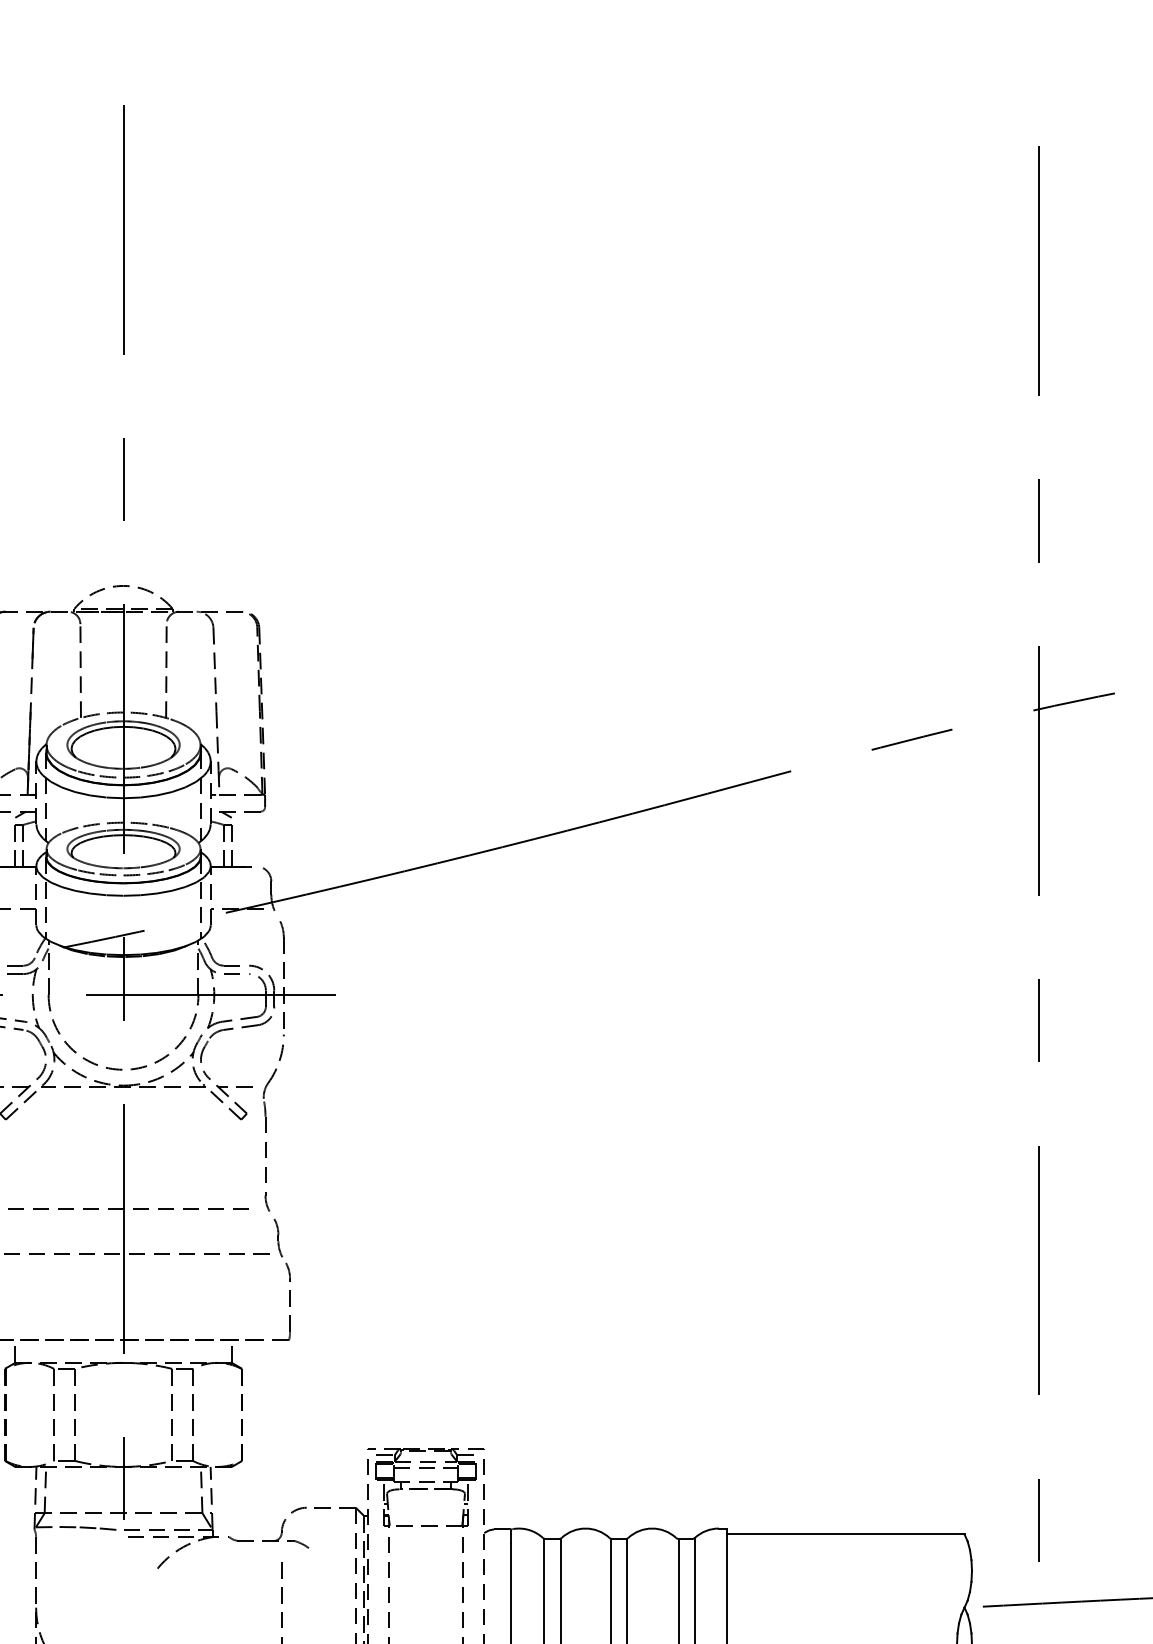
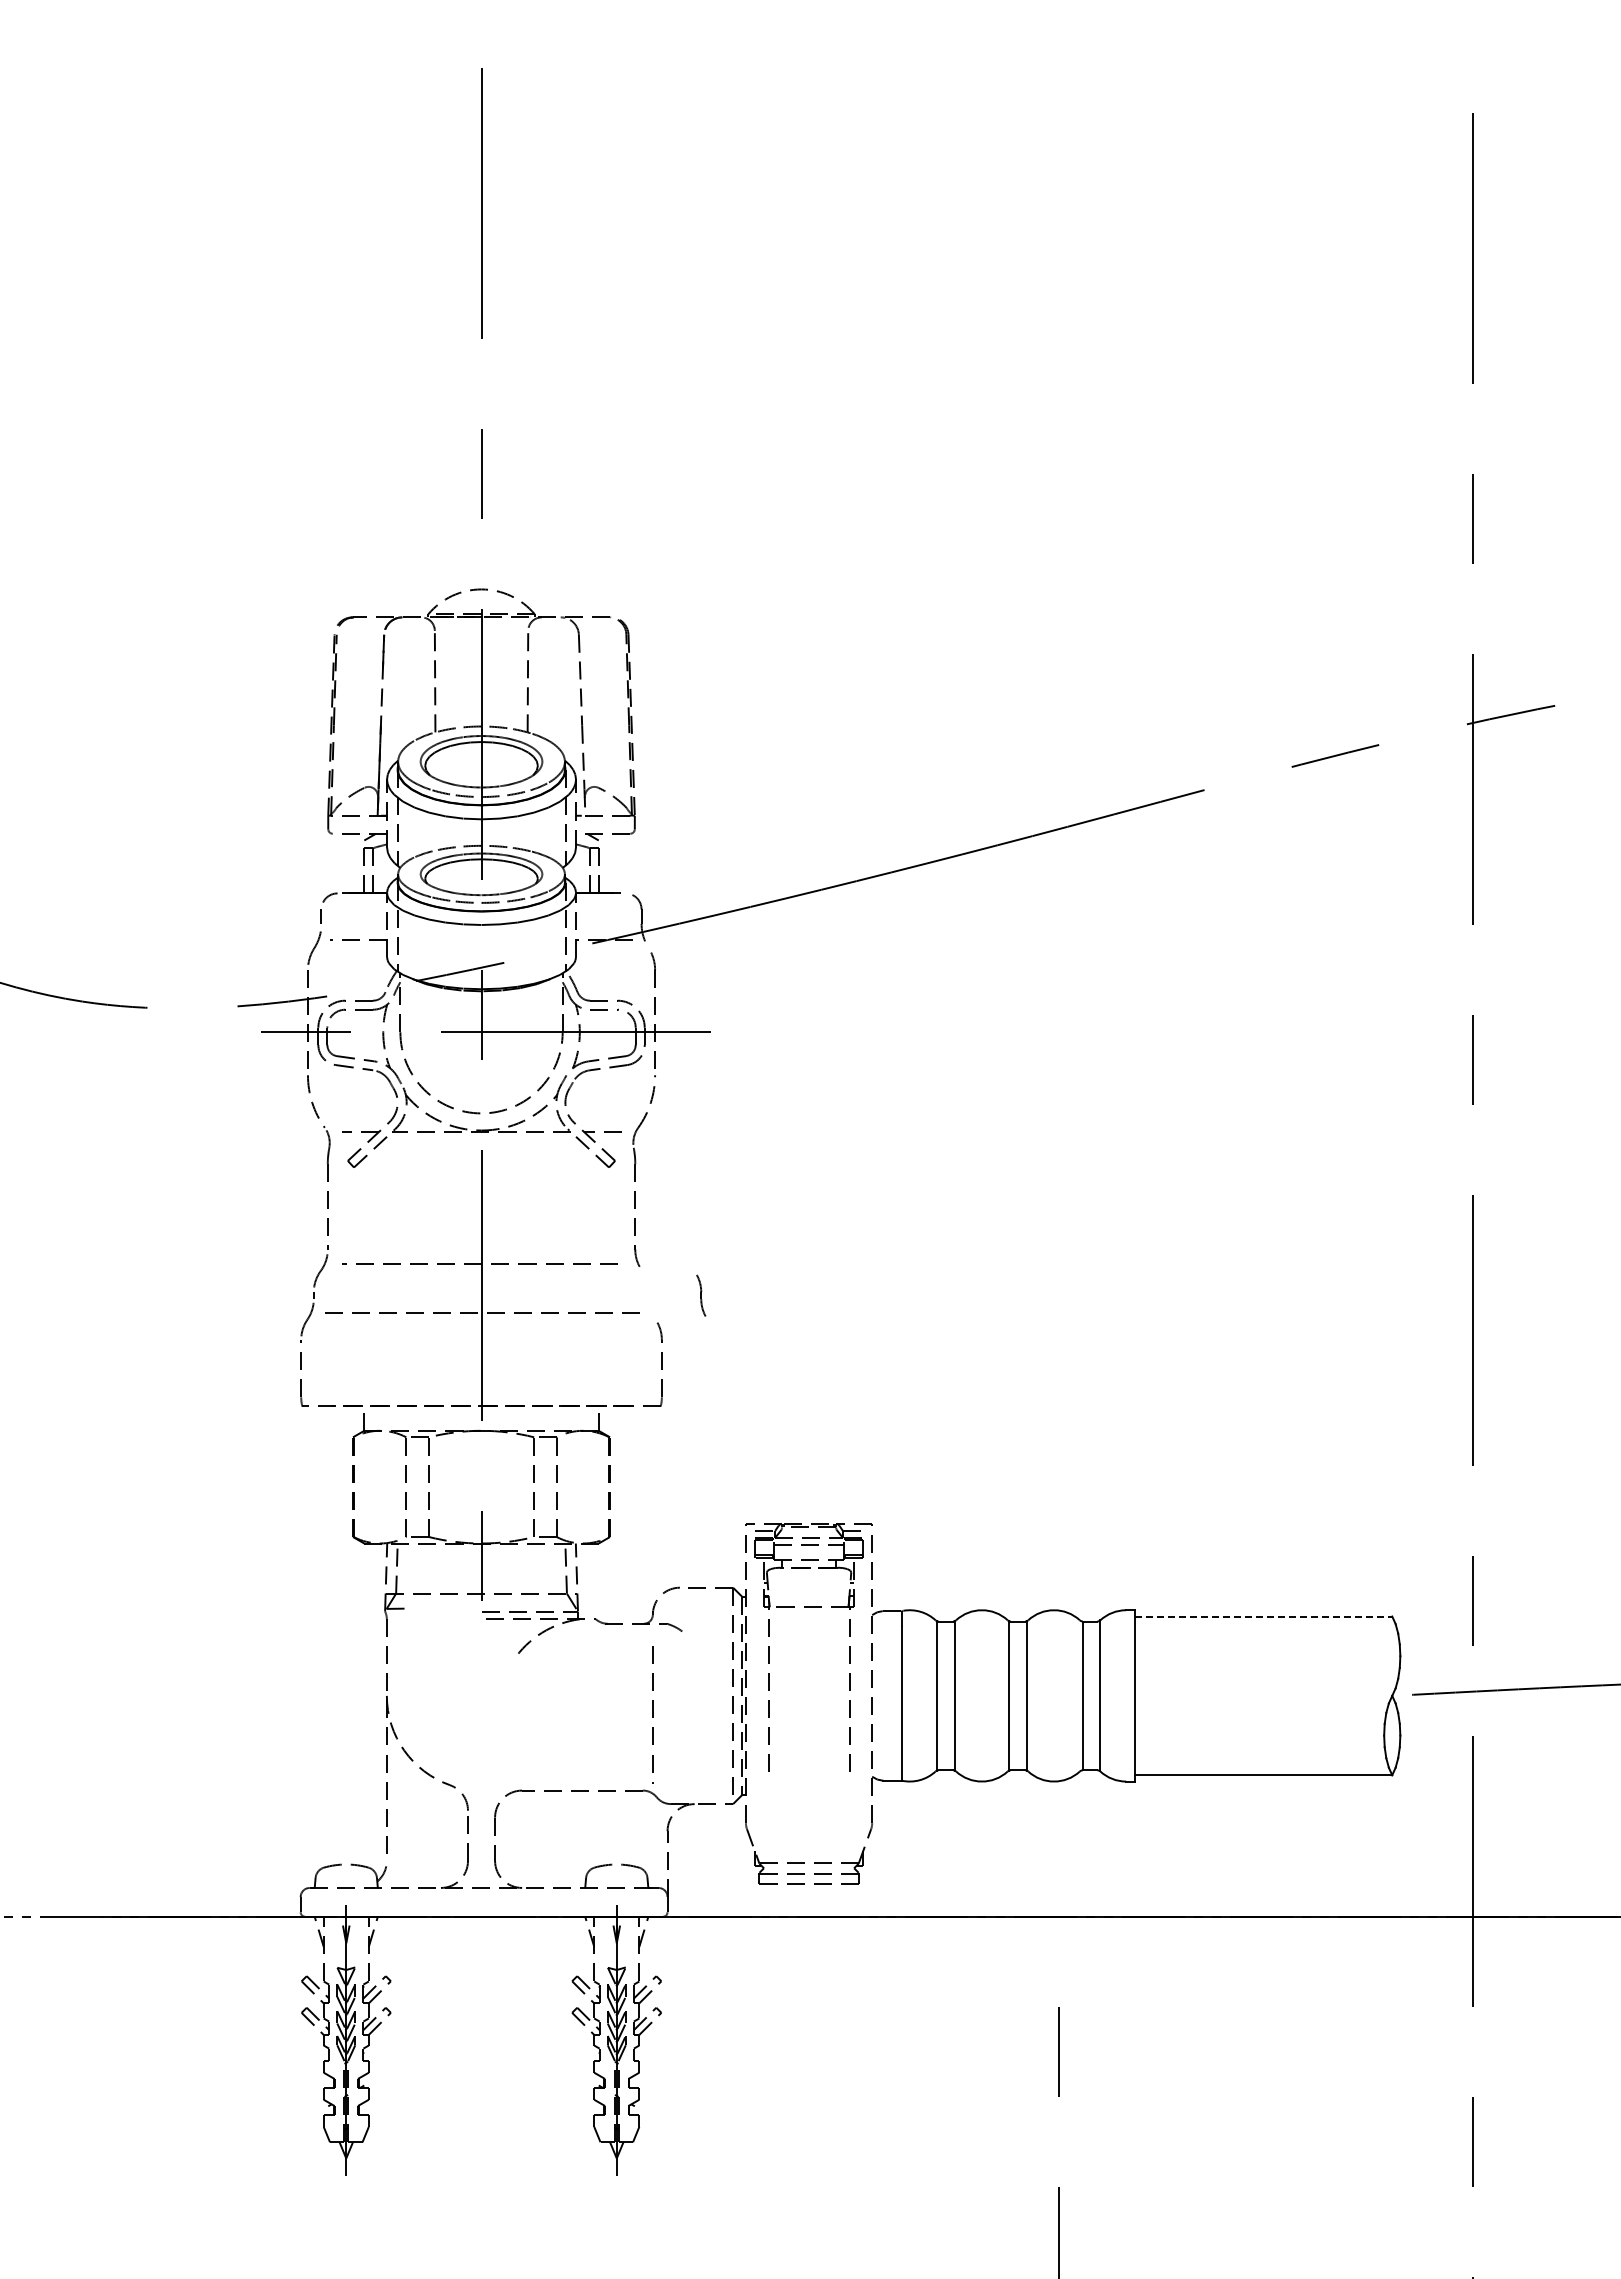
part: (278, 1237) -> (701, 1295), moved
line: (87, 1527) -> (442, 1609), removed
line: (845, 1534) -> (1263, 1616), solid -> dashed

